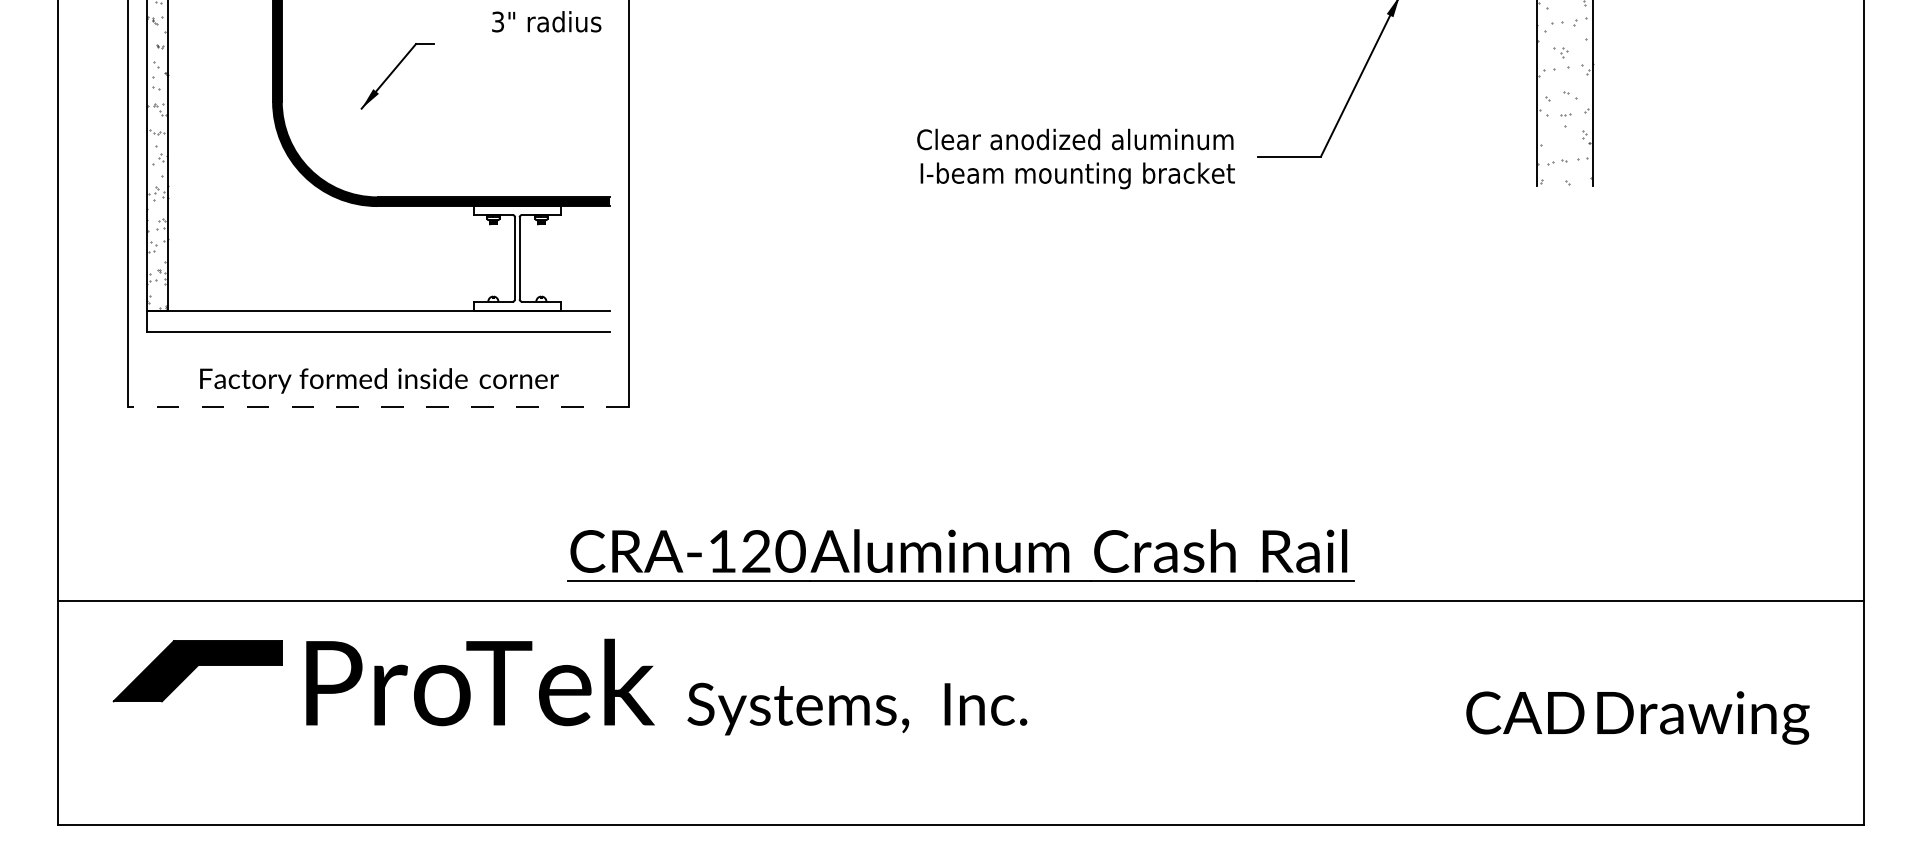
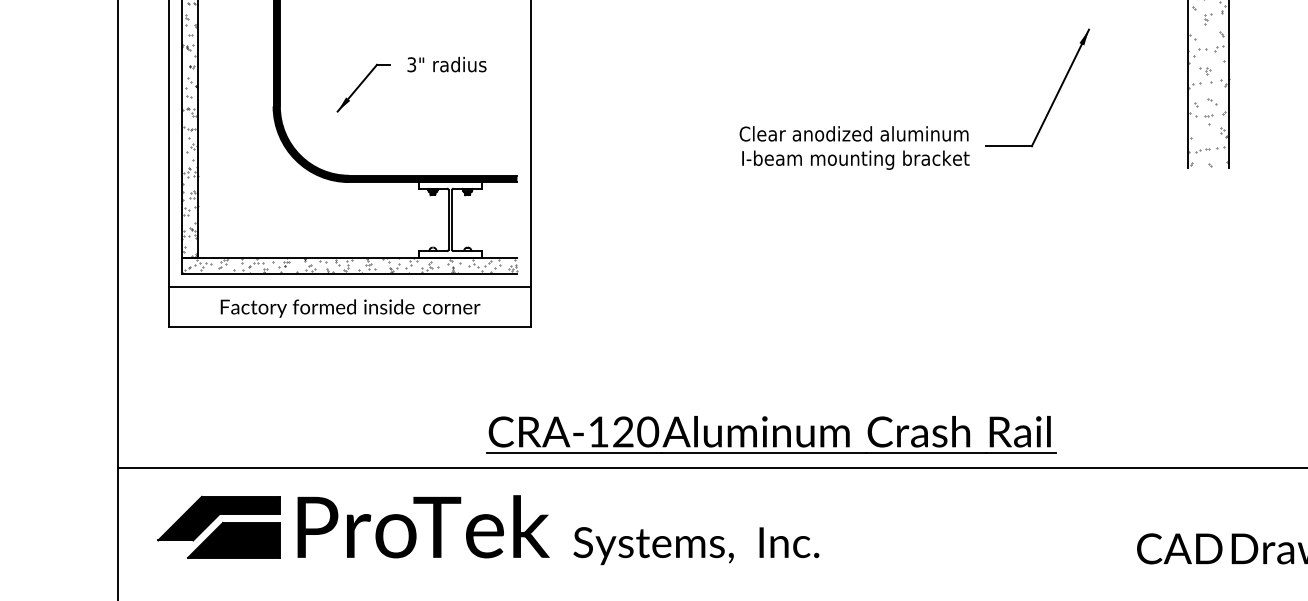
text: (546, 21) -> (446, 64), moved
hatch: (378, 321) -> (349, 265), added
line: (378, 351) -> (349, 287), added
line: (377, 406) -> (349, 327), dashed -> solid
part: (217, 701) -> (233, 540), added

